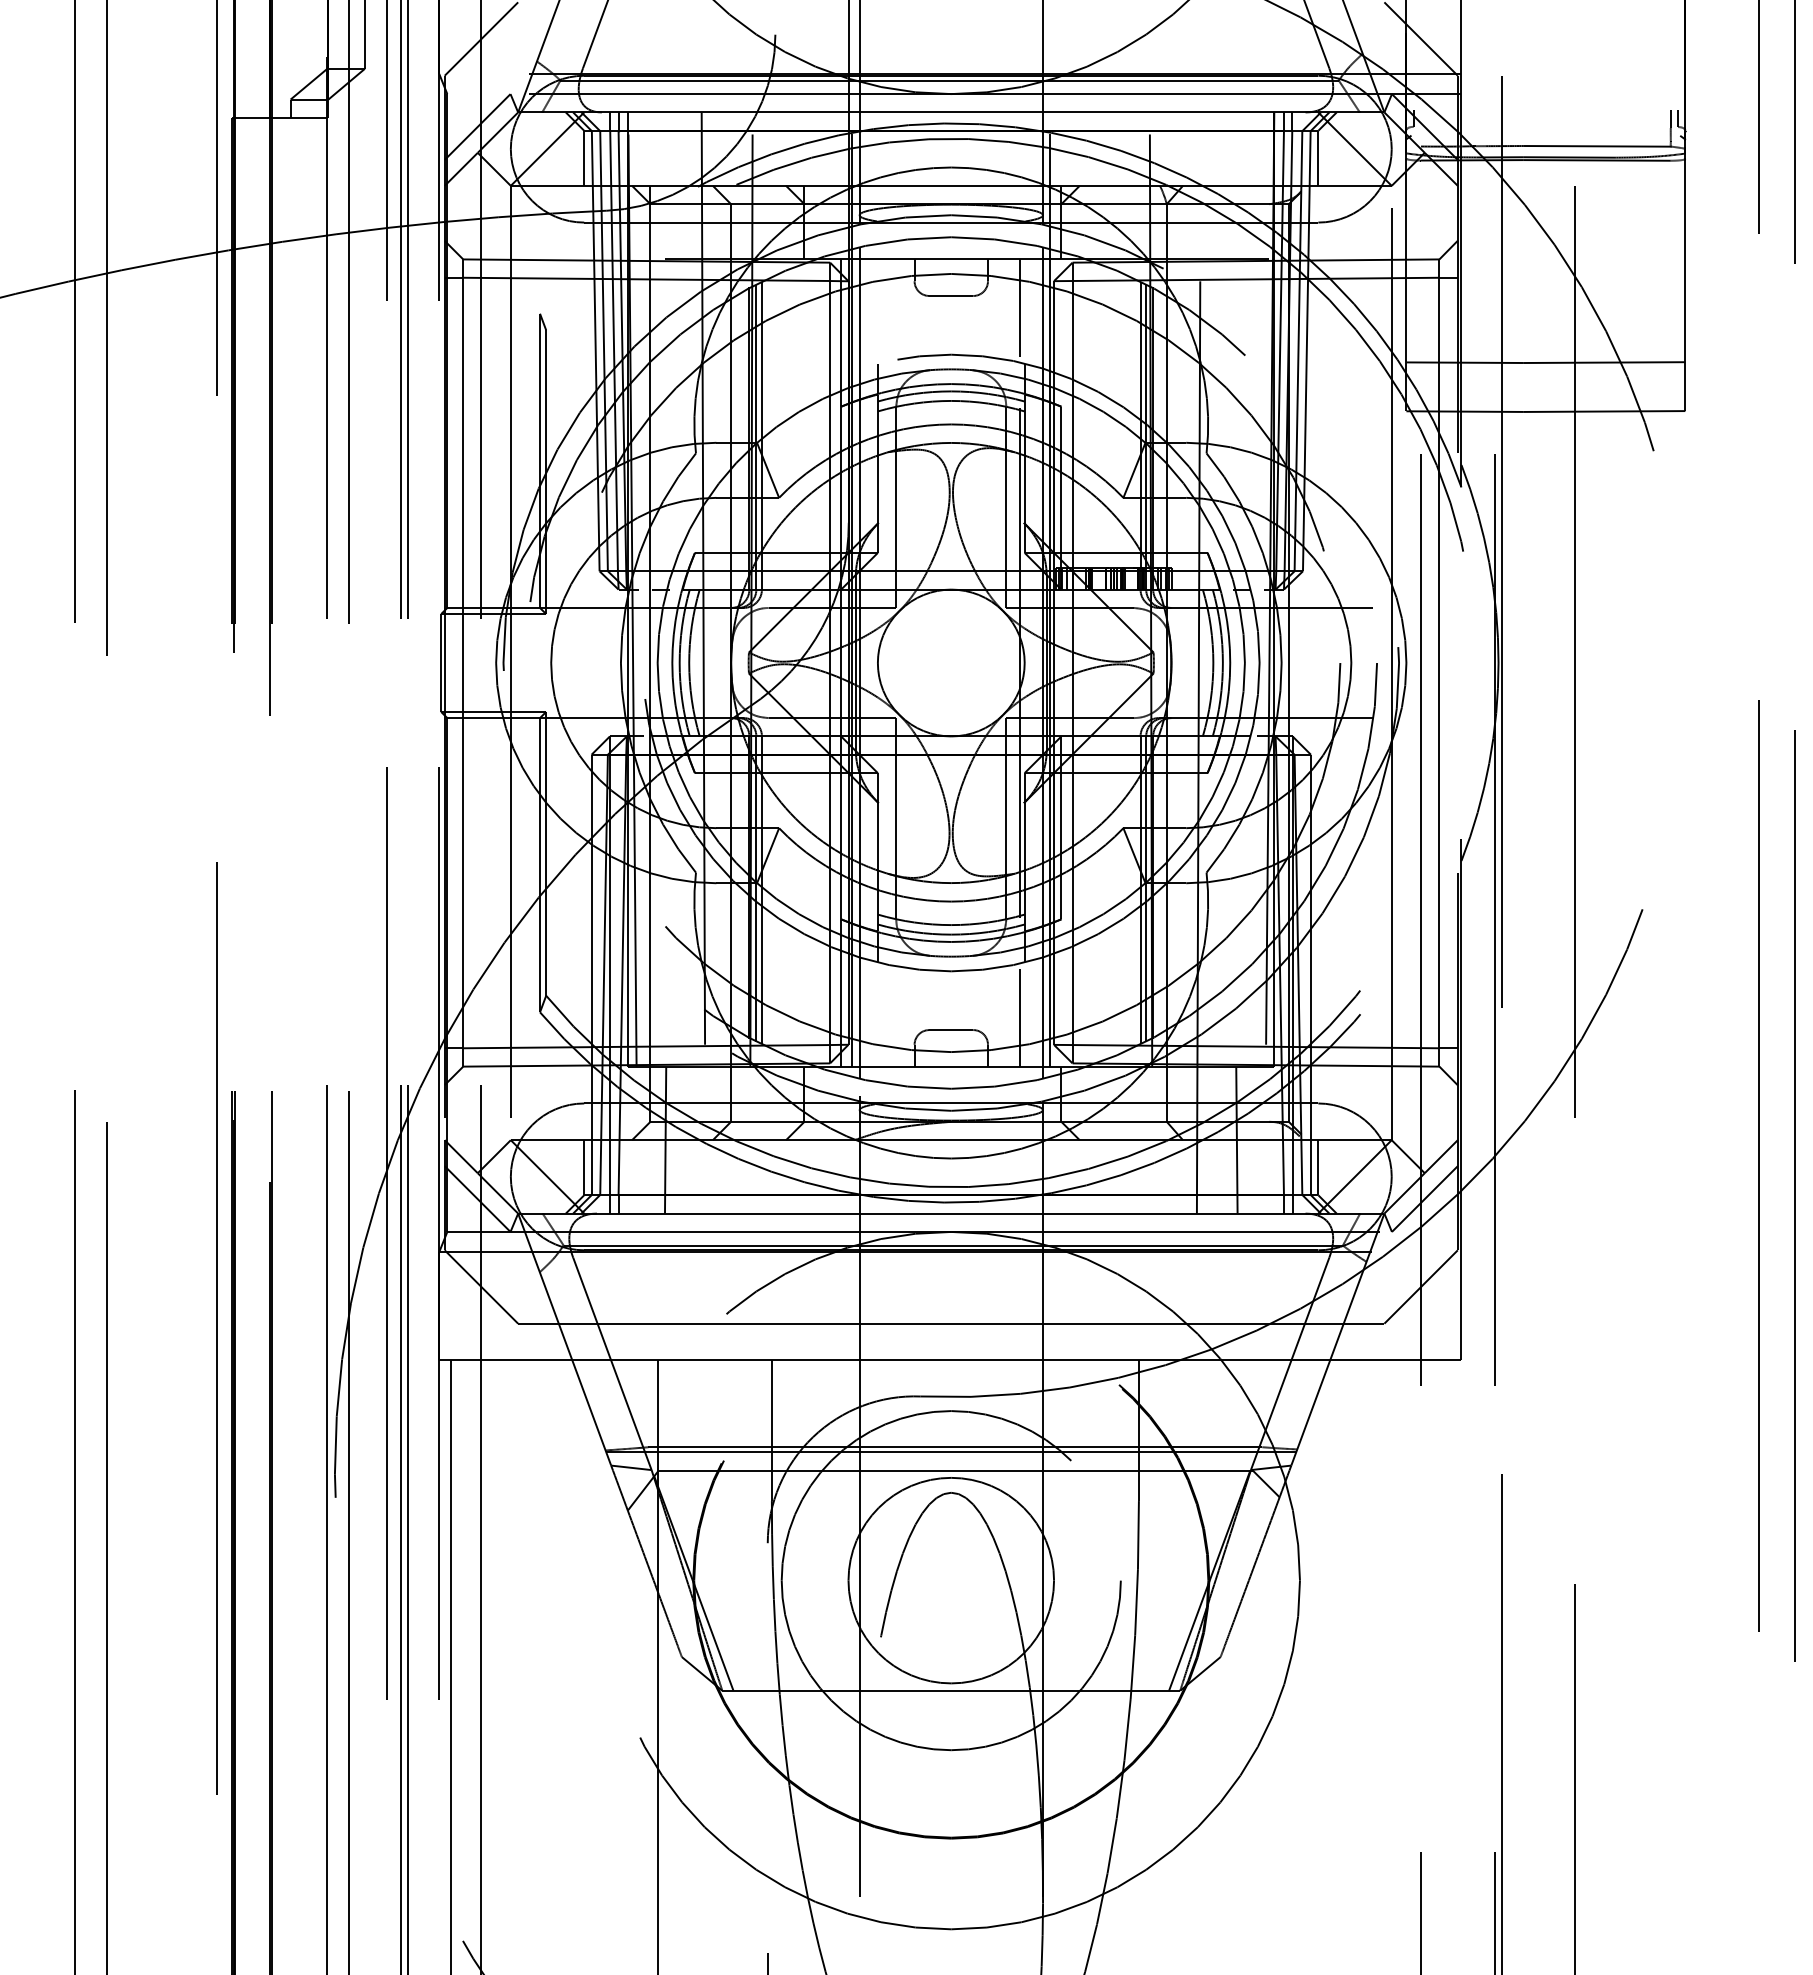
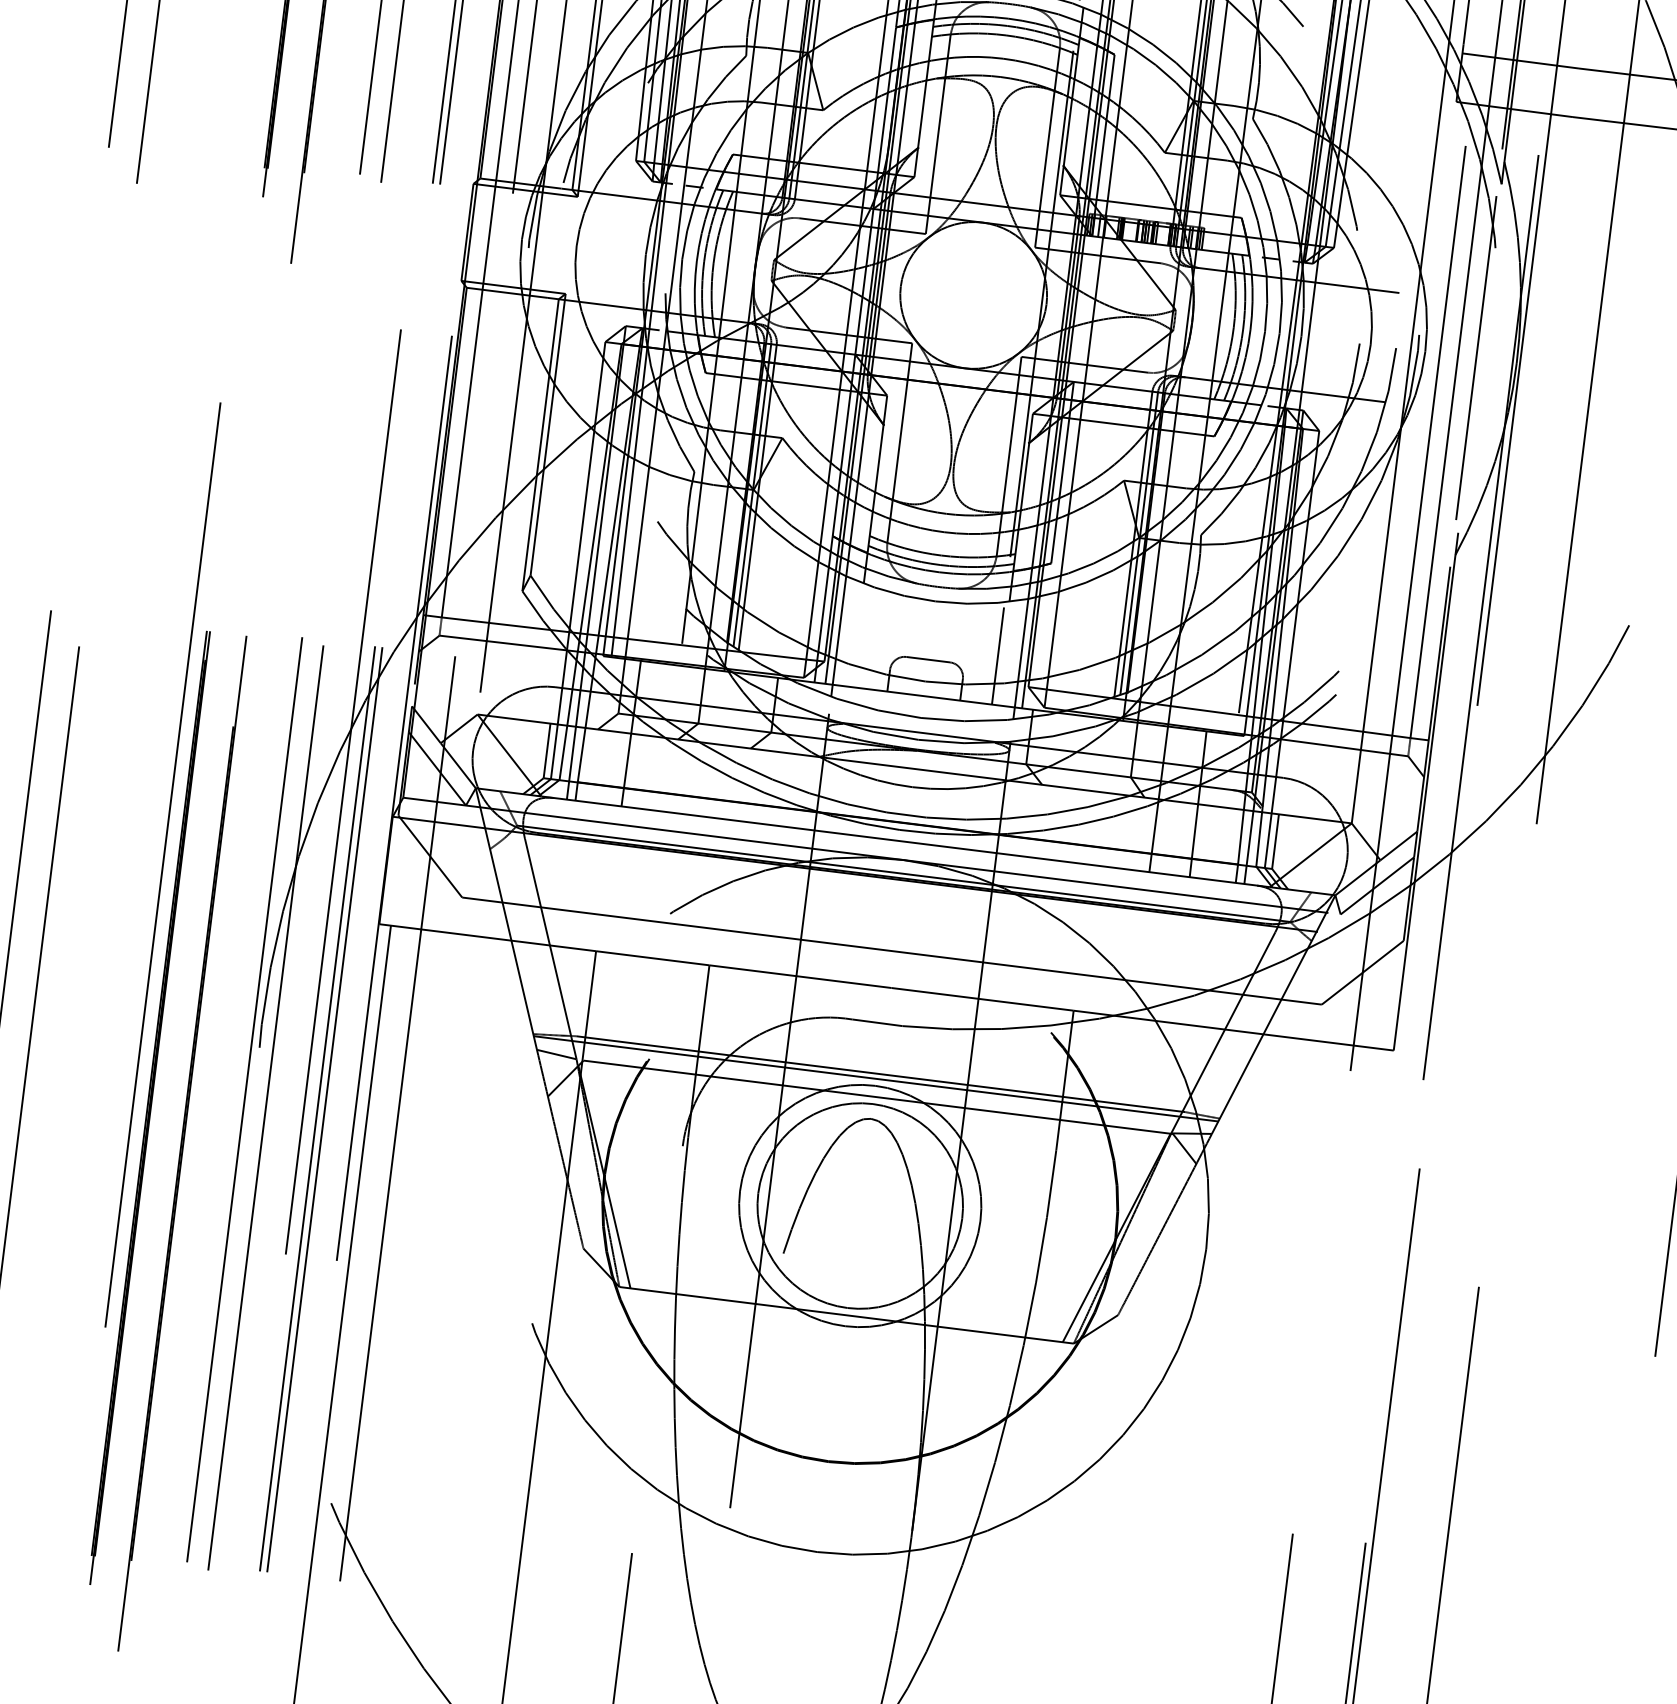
line: (1457, 662) -> (1476, 357), added
circle: (951, 1580) -> (860, 1205), size x0.71

